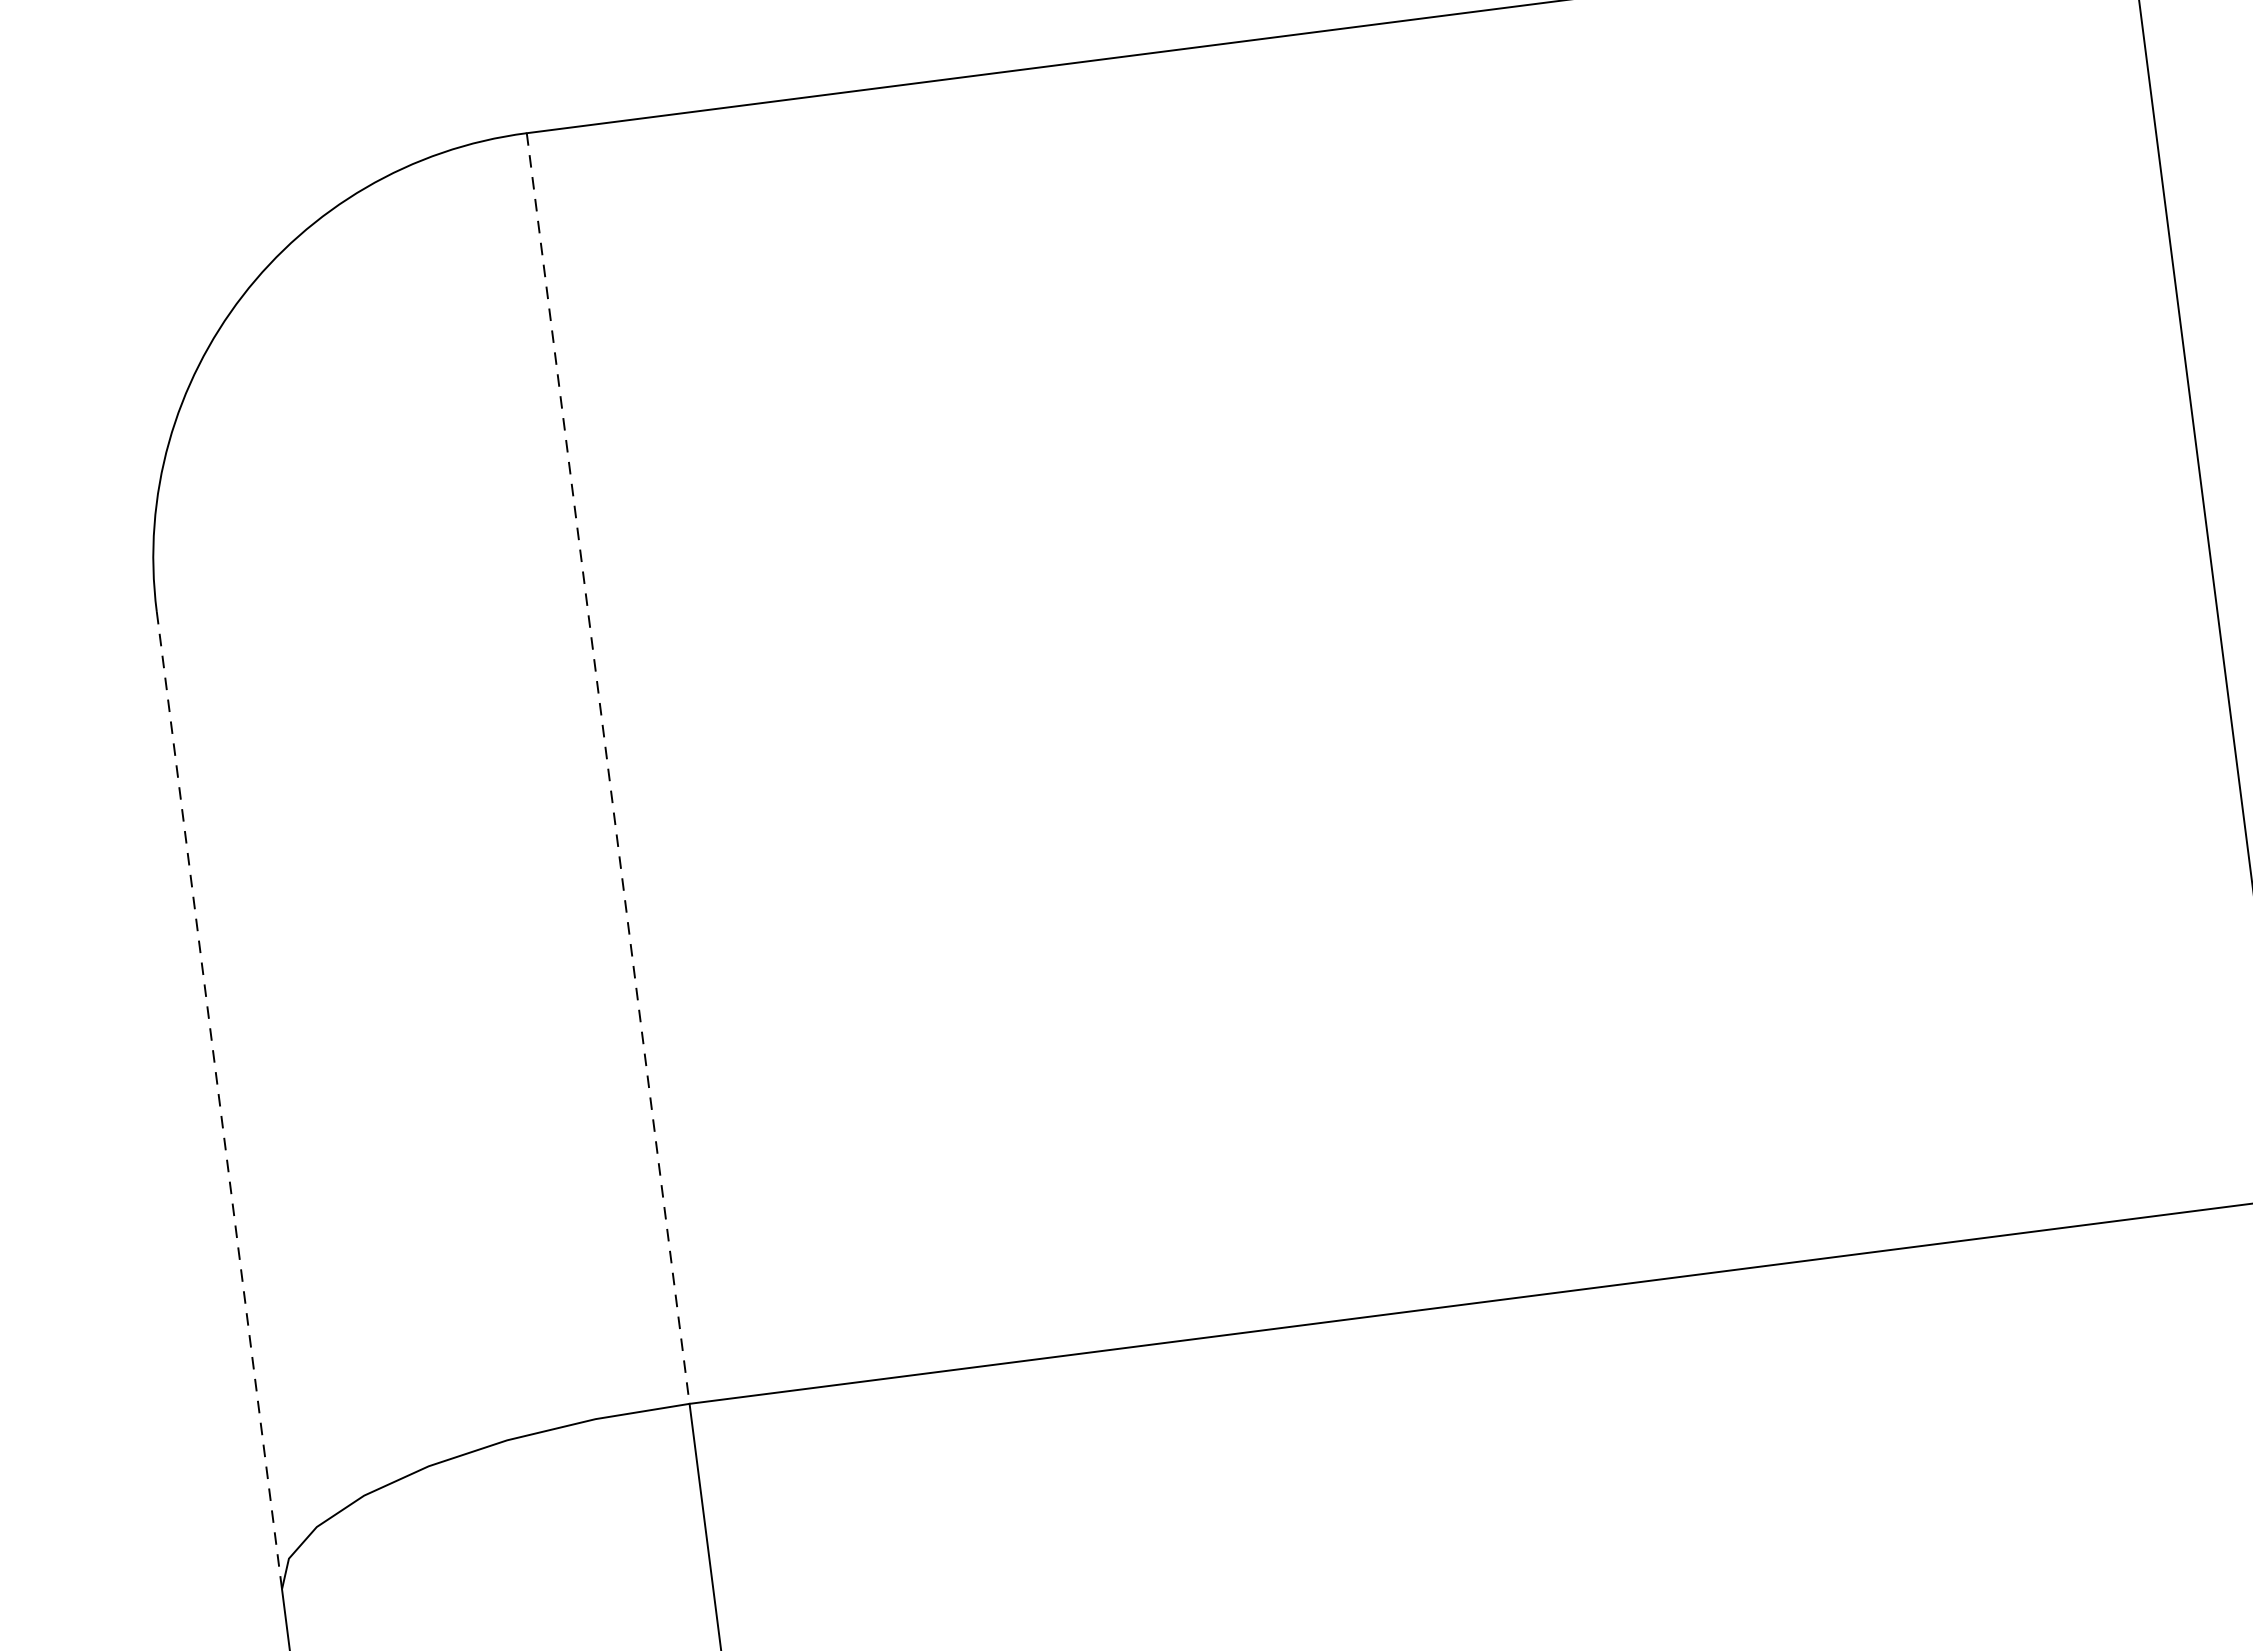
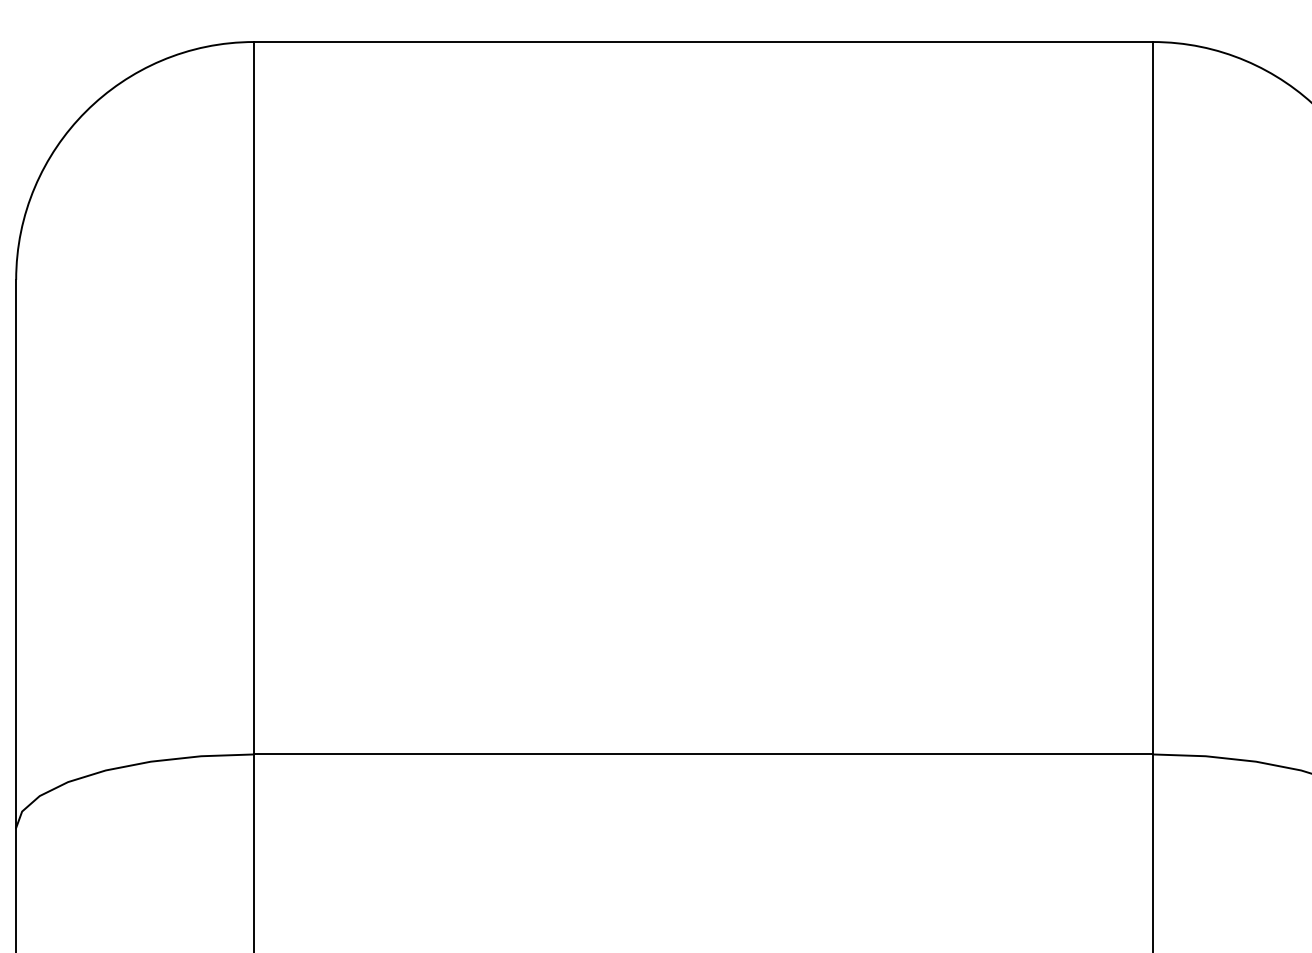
line: (608, 768) -> (254, 398), dashed -> solid
line: (220, 1101) -> (16, 554), dashed -> solid

